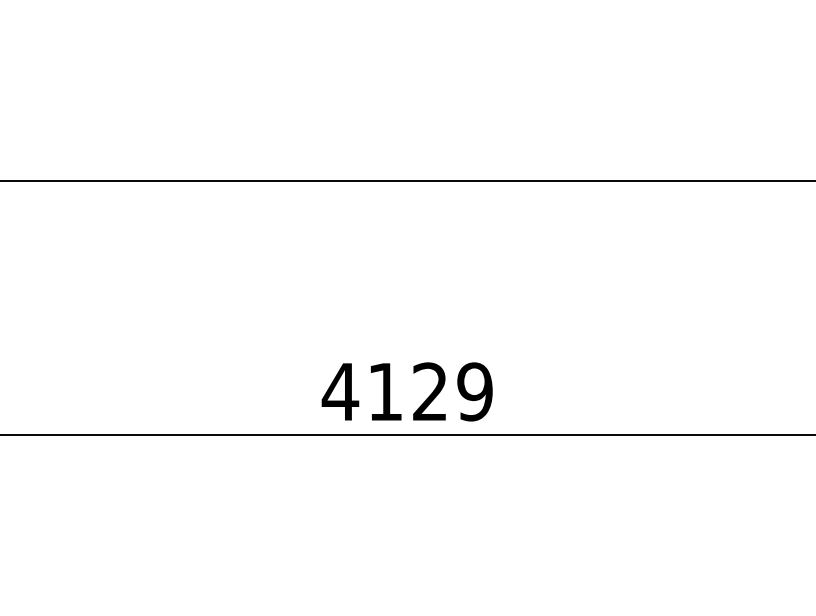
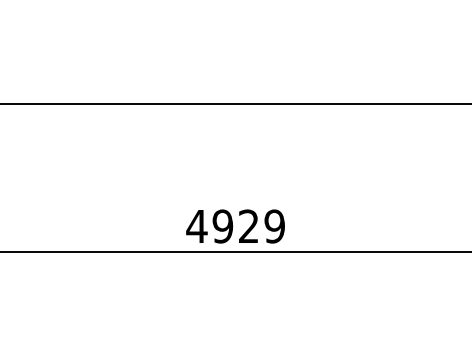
text: (384, 391) -> (222, 226), 4129 -> 4929

